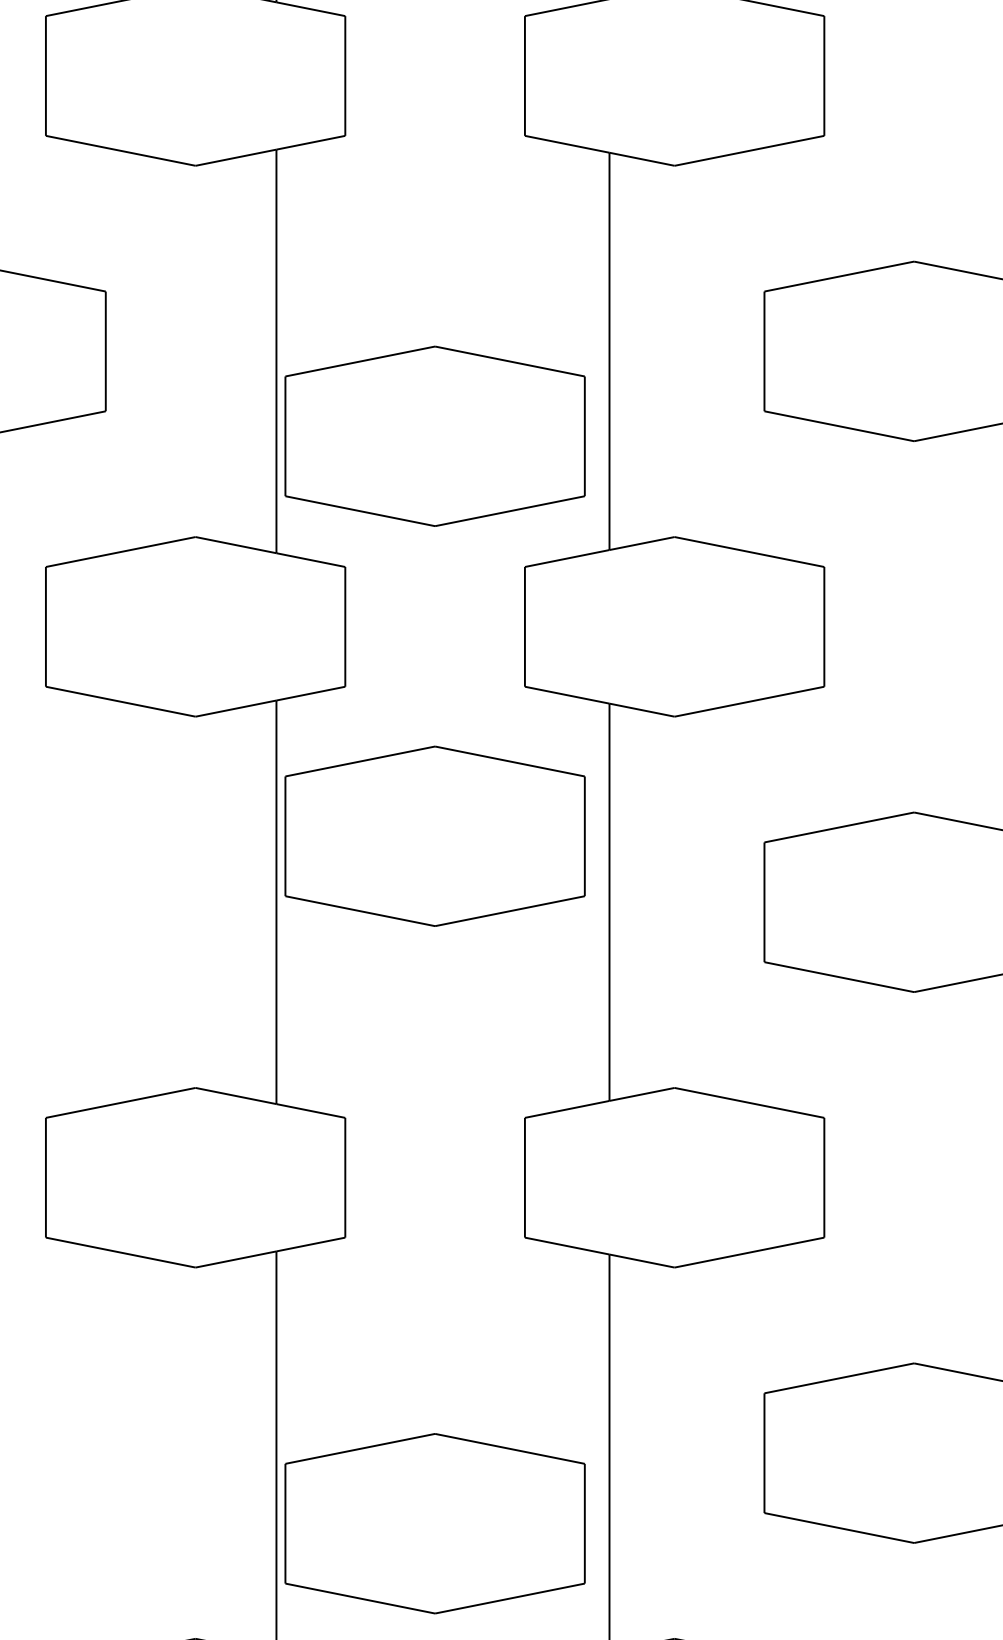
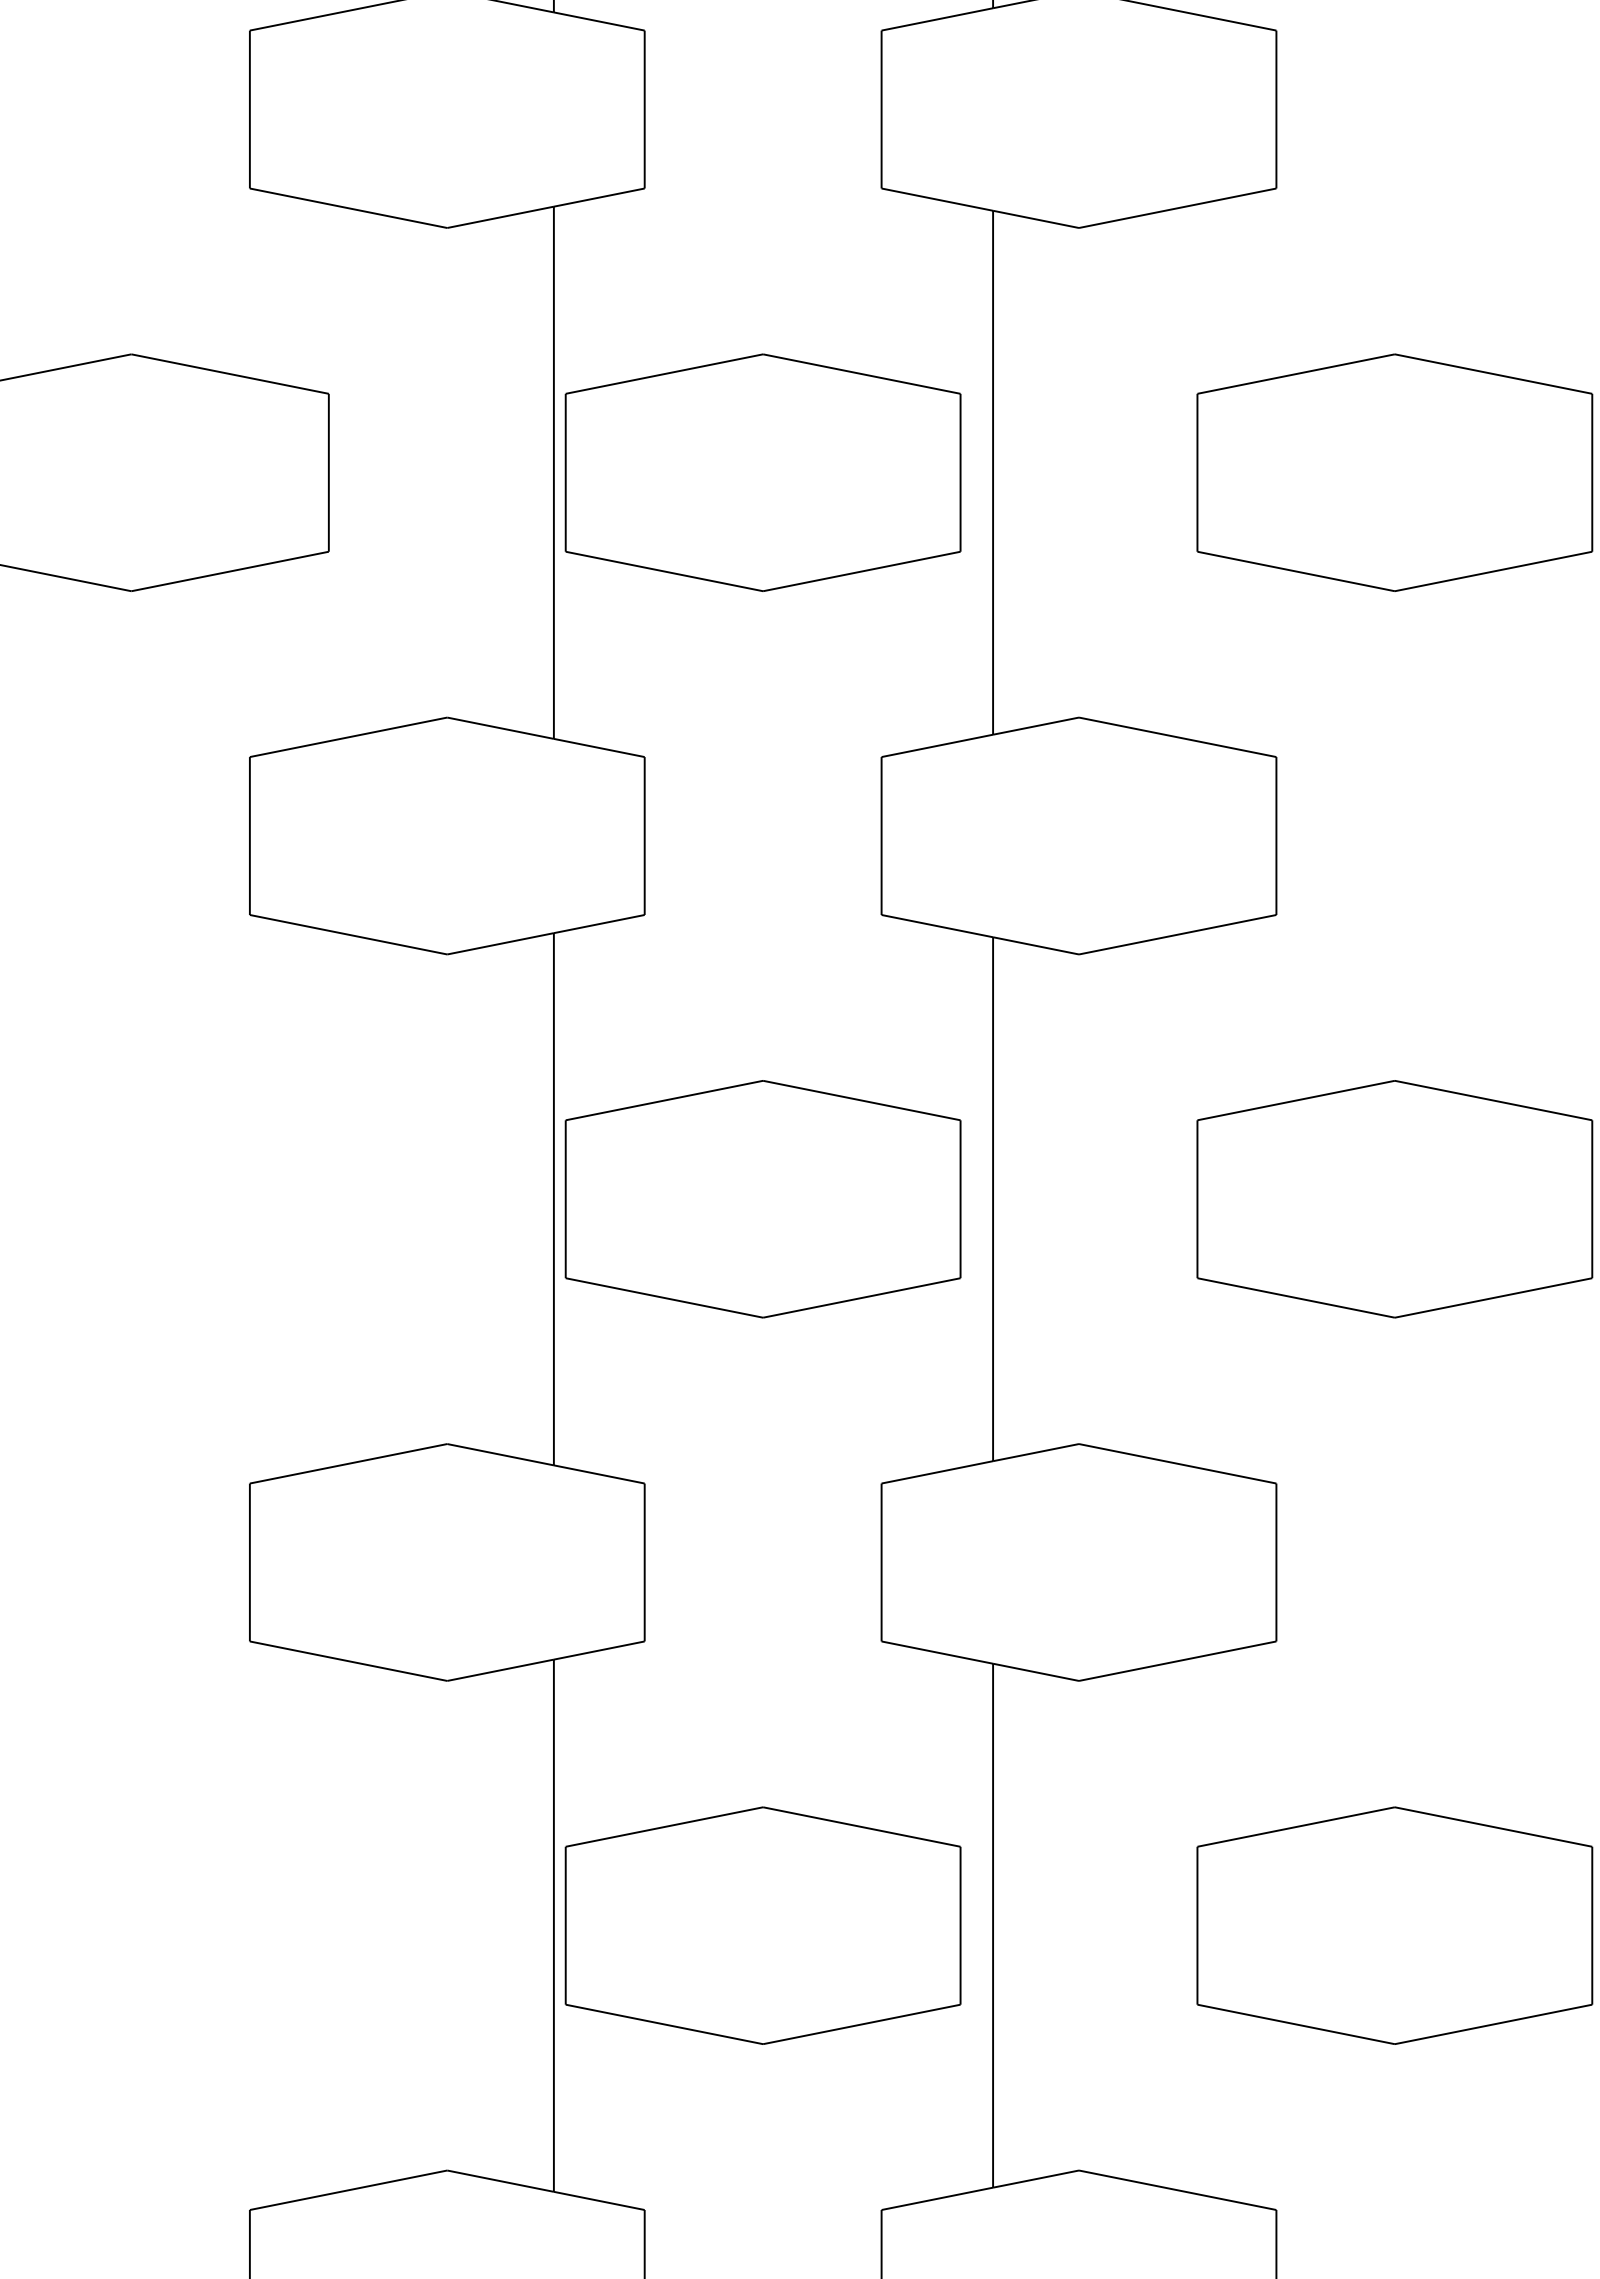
part: (434, 436) -> (762, 472), moved
part: (434, 836) -> (762, 1199), moved
part: (434, 1523) -> (762, 1925), moved

